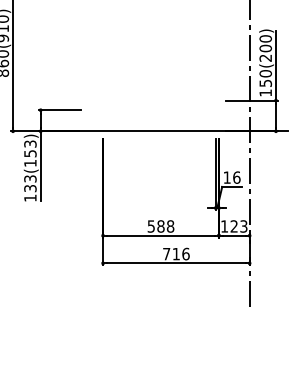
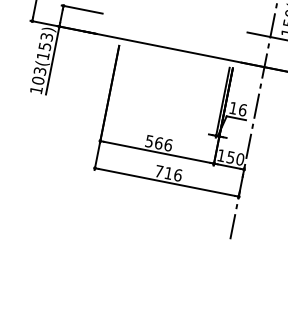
text: (30, 188) -> (38, 80), 133(153) -> 103(153)
text: (165, 226) -> (163, 144), 588 -> 566
text: (238, 226) -> (235, 158), 123 -> 150

